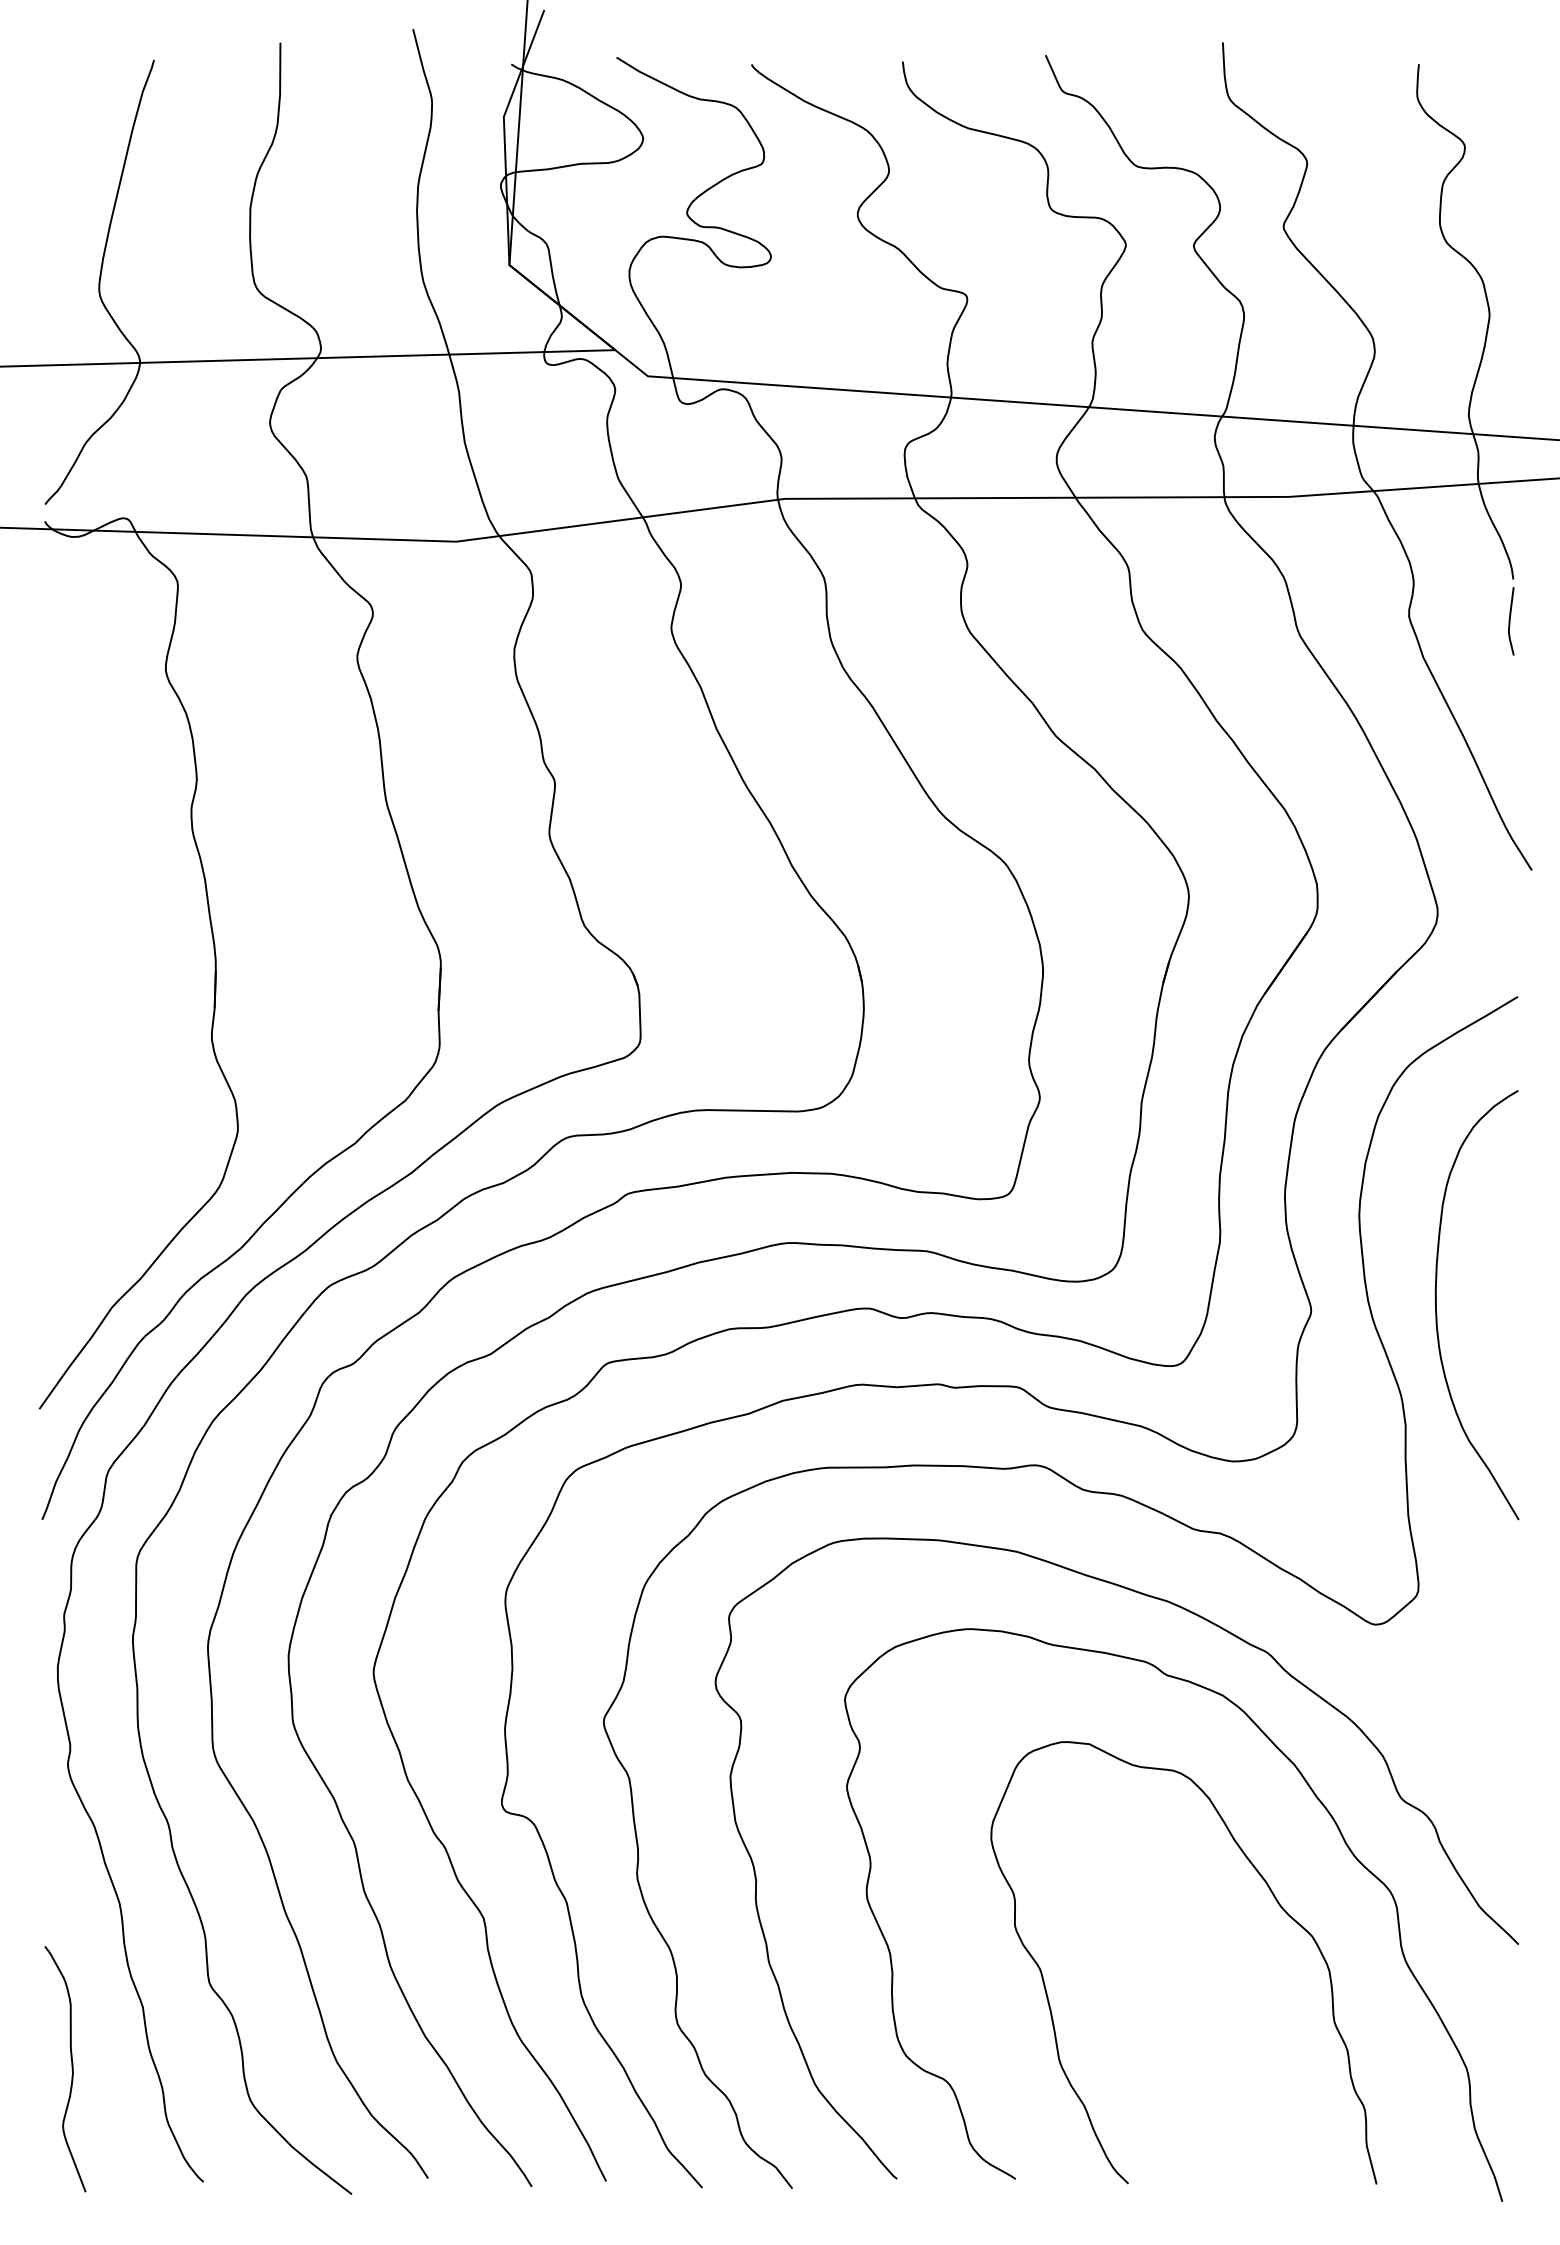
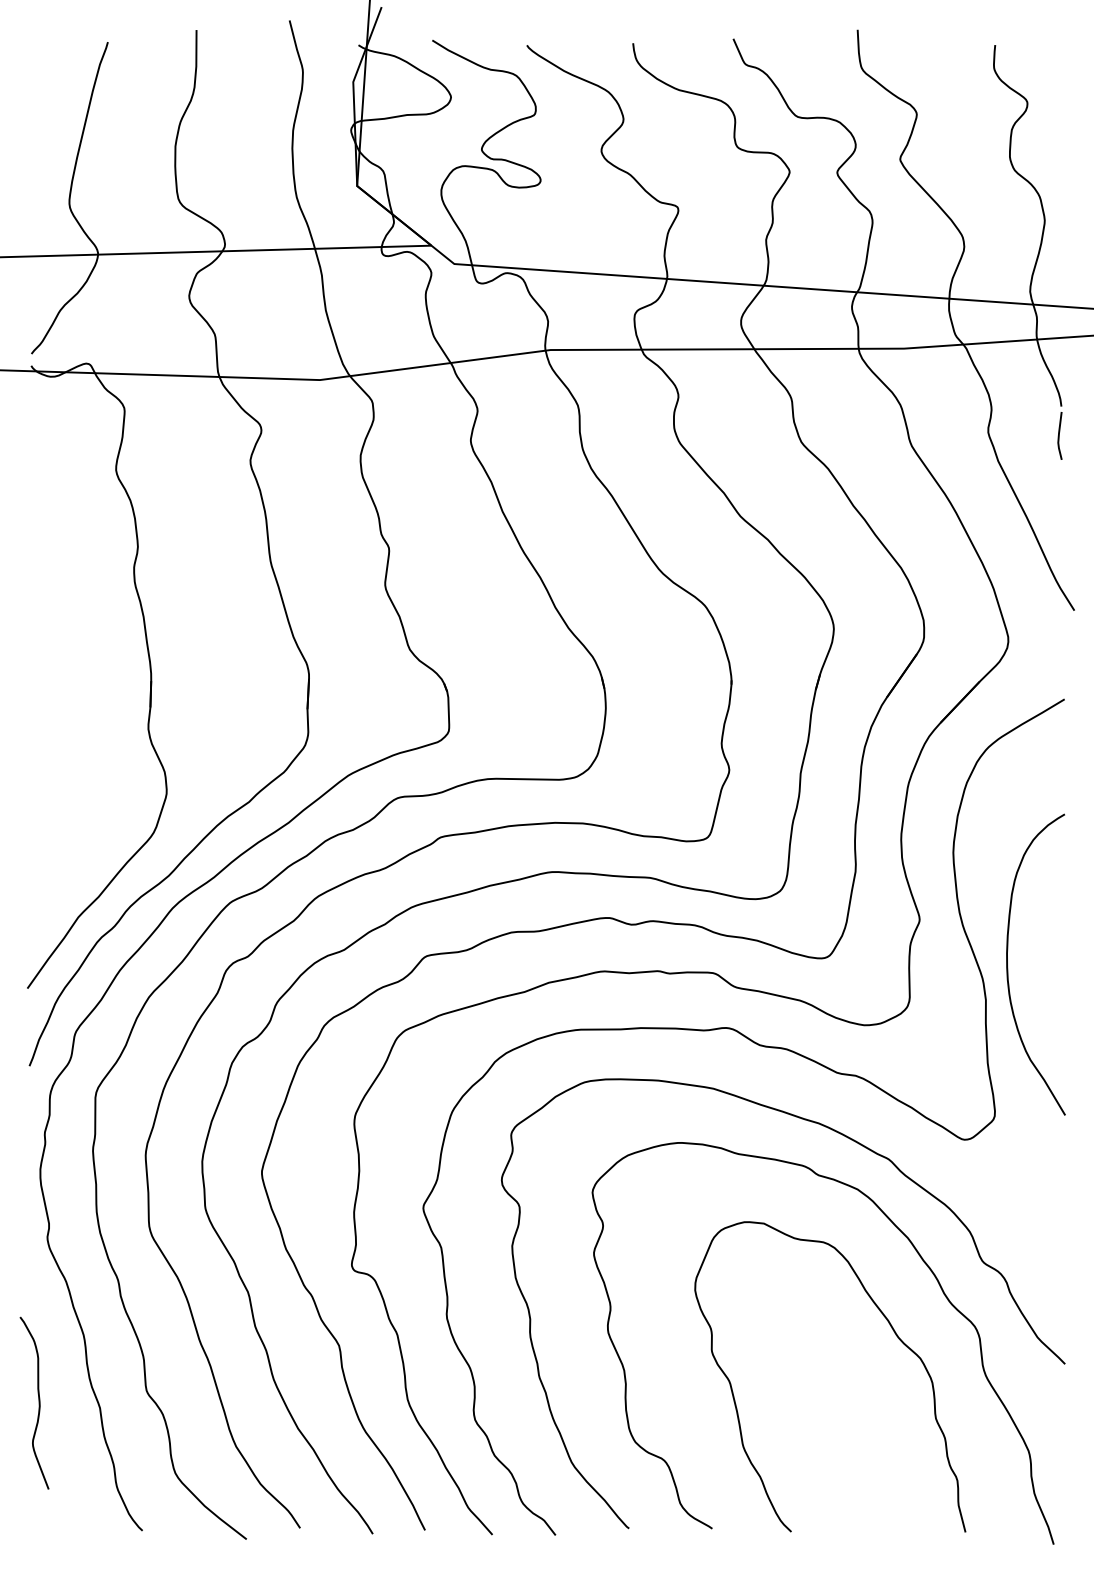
curve: (1437, 1313) -> (1008, 970), moved
curve: (71, 2069) -> (38, 1403), moved

